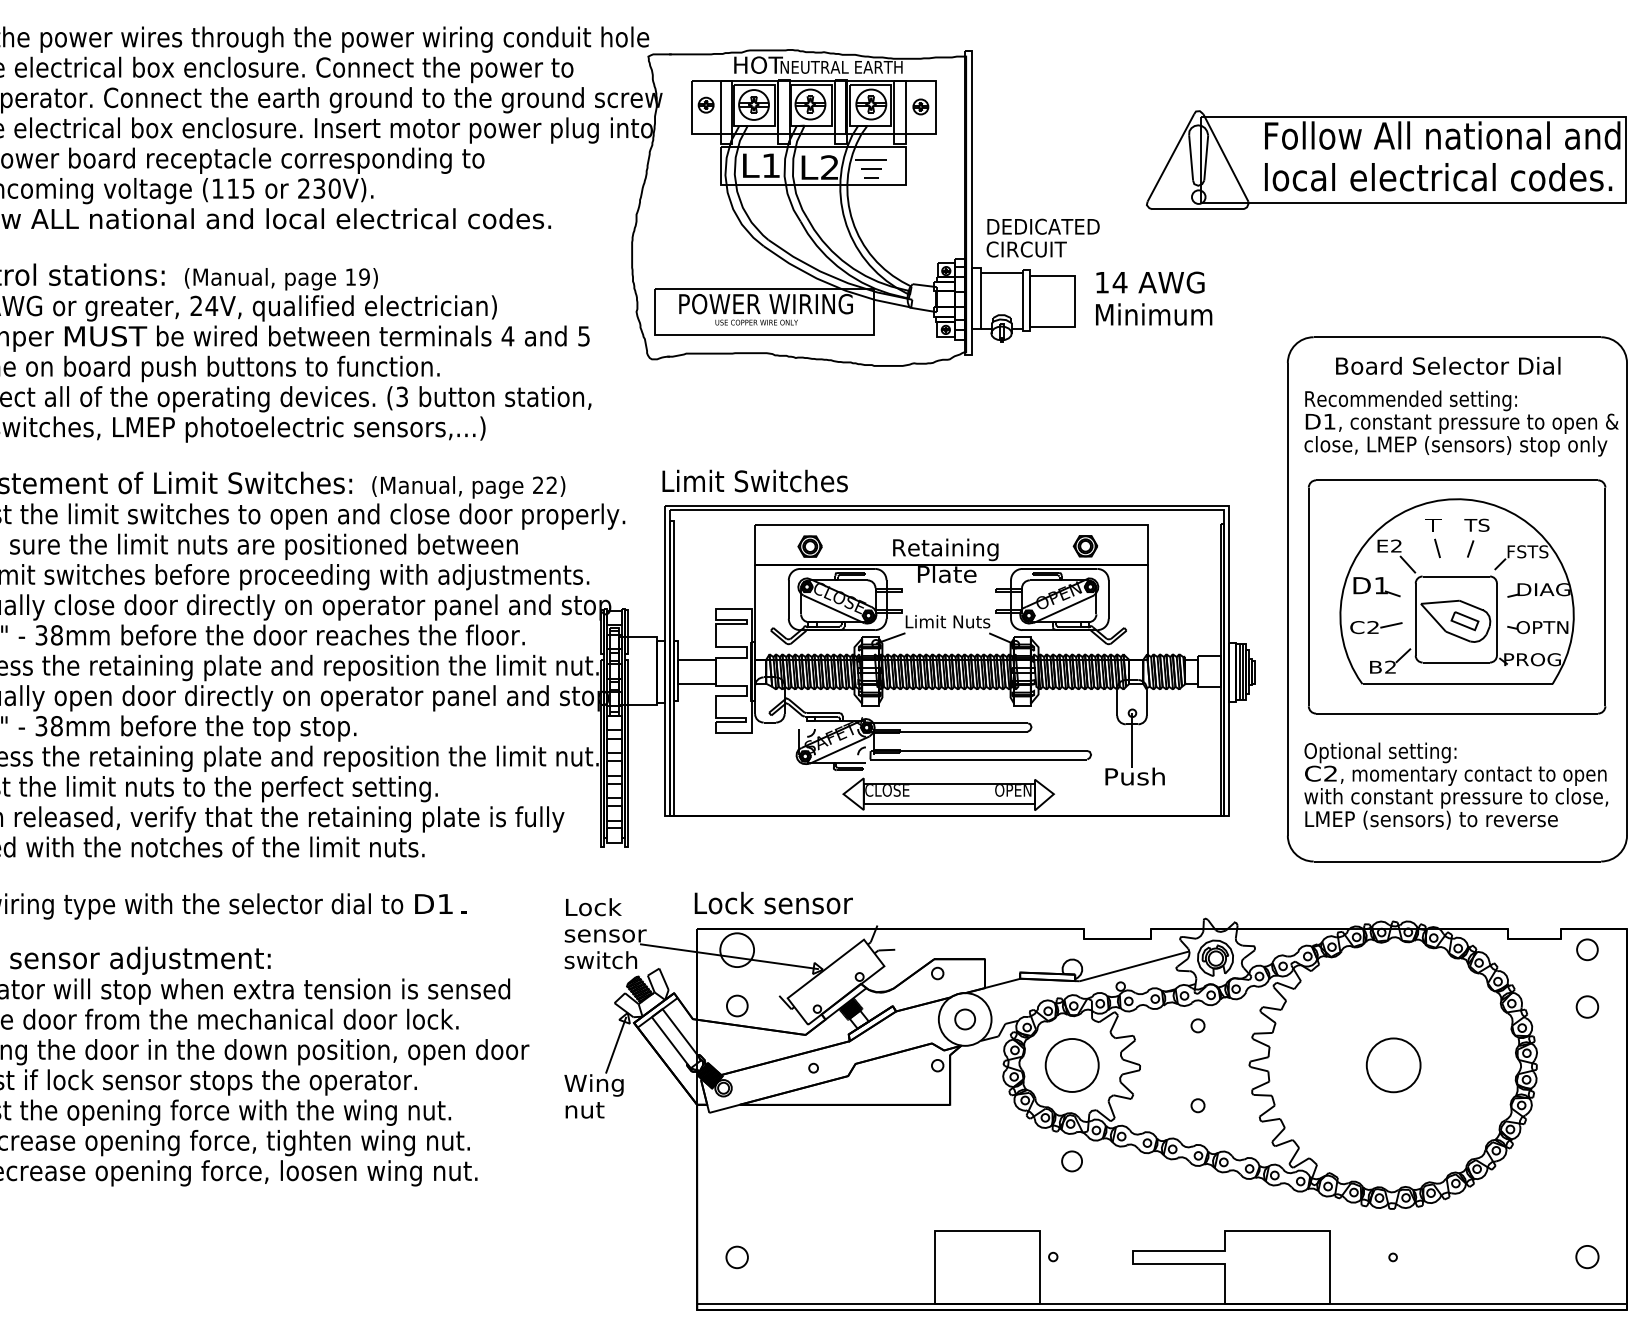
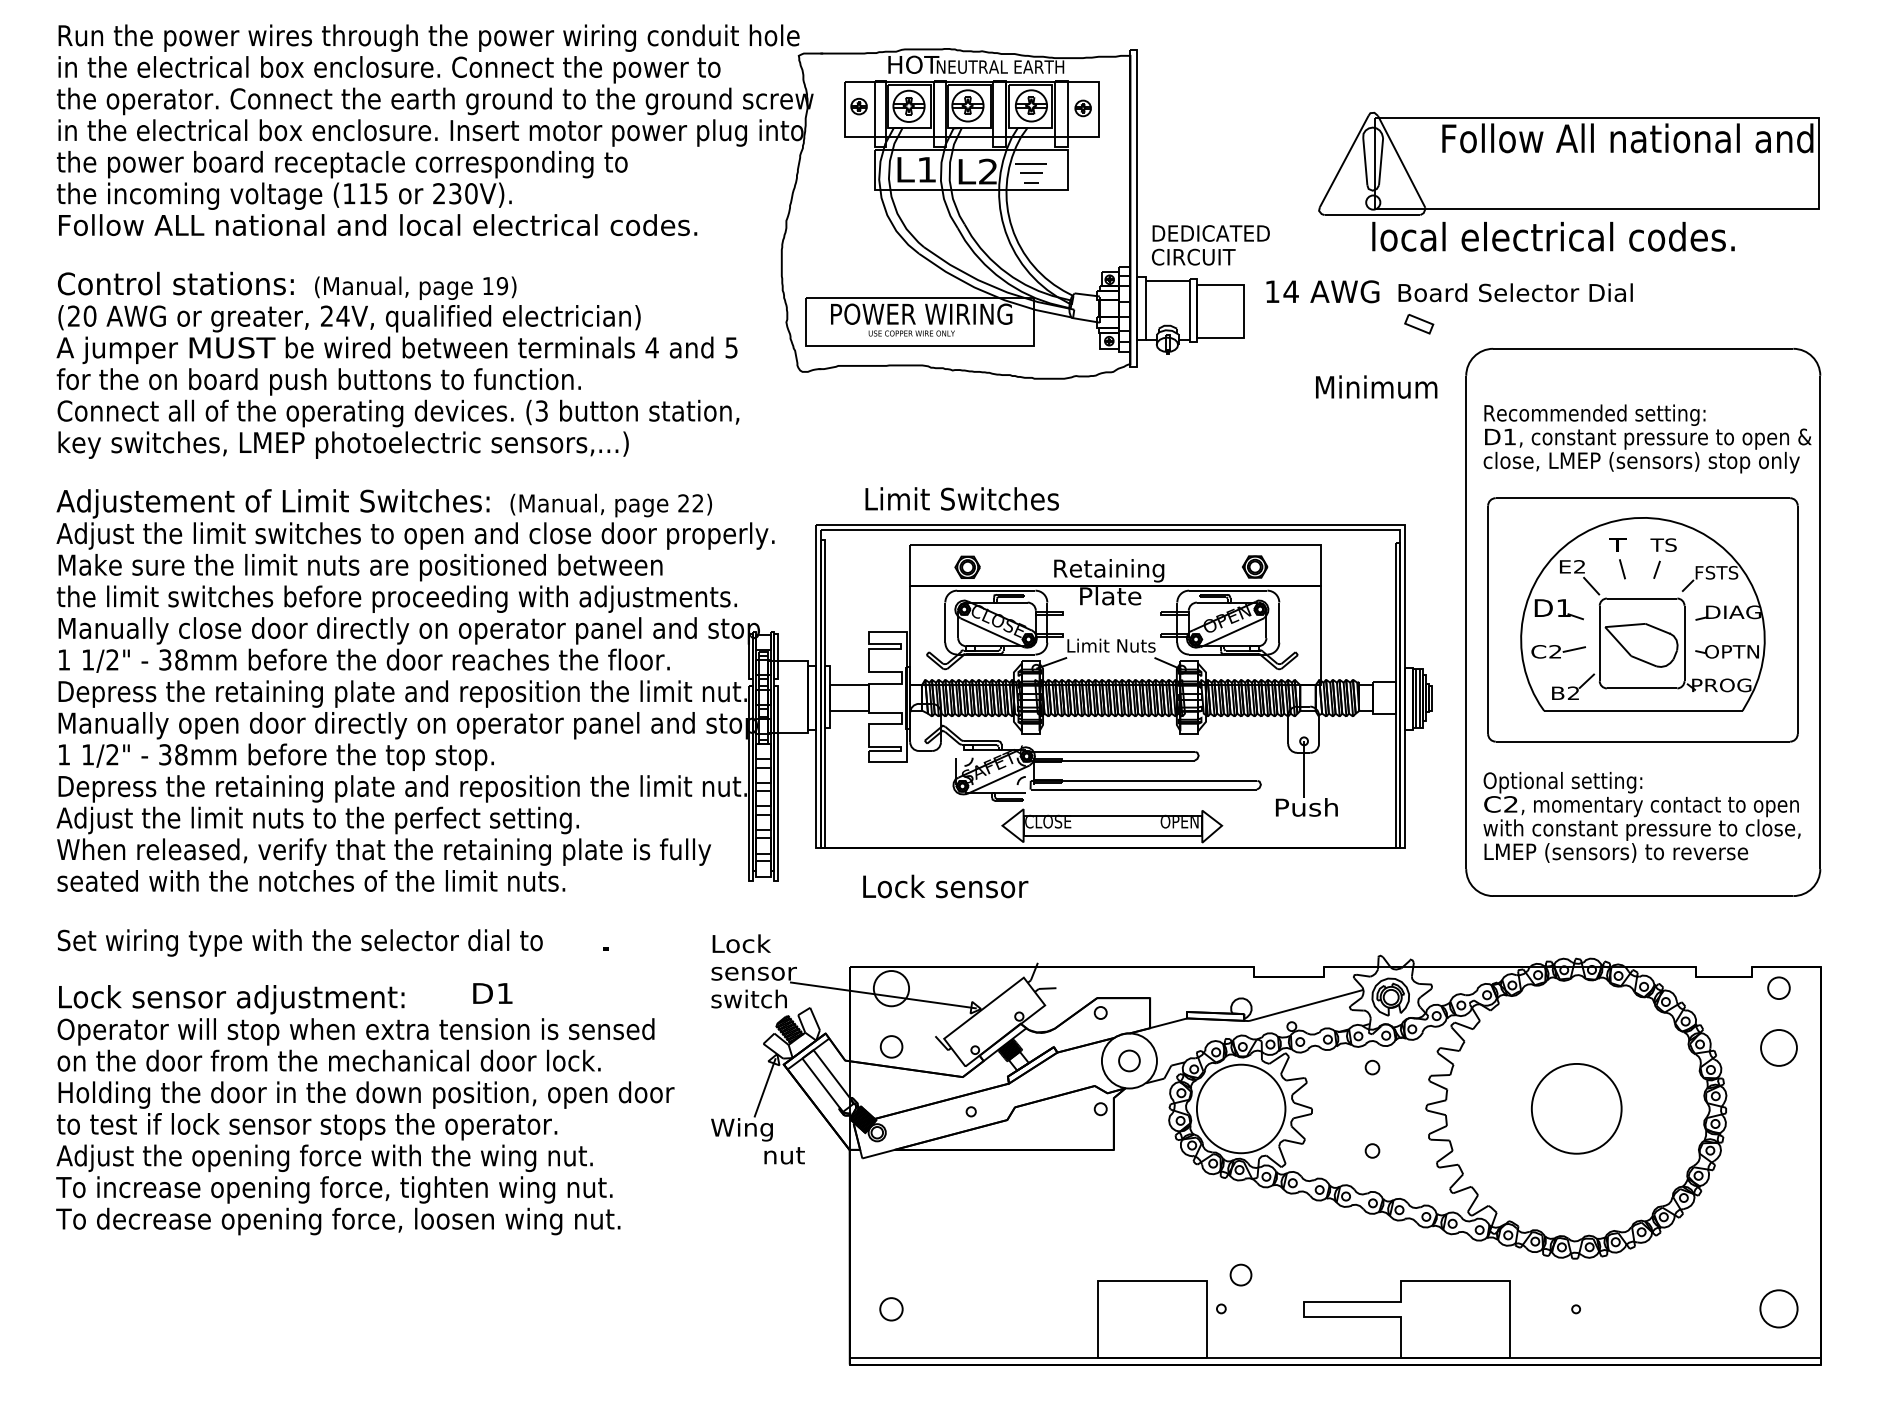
text: (1438, 176) -> (1553, 236), moved
text: (1153, 313) -> (1376, 386), moved
text: (1448, 365) -> (1515, 292), moved
text: (754, 480) -> (961, 498), moved
part: (1465, 621) -> (1419, 324), moved
text: (773, 903) -> (945, 886), moved
text: (433, 904) -> (492, 993), moved
circle: (1586, 1006) -> (1778, 1047), size x1.6
circle: (1071, 1065) -> (1240, 1108), size x1.6
circle: (1393, 1065) -> (1576, 1108), size x1.6
text: (584, 1110) -> (784, 1155), moved
circle: (1071, 1160) -> (1240, 1274), moved
circle: (1586, 1256) -> (1778, 1308), size x1.6

